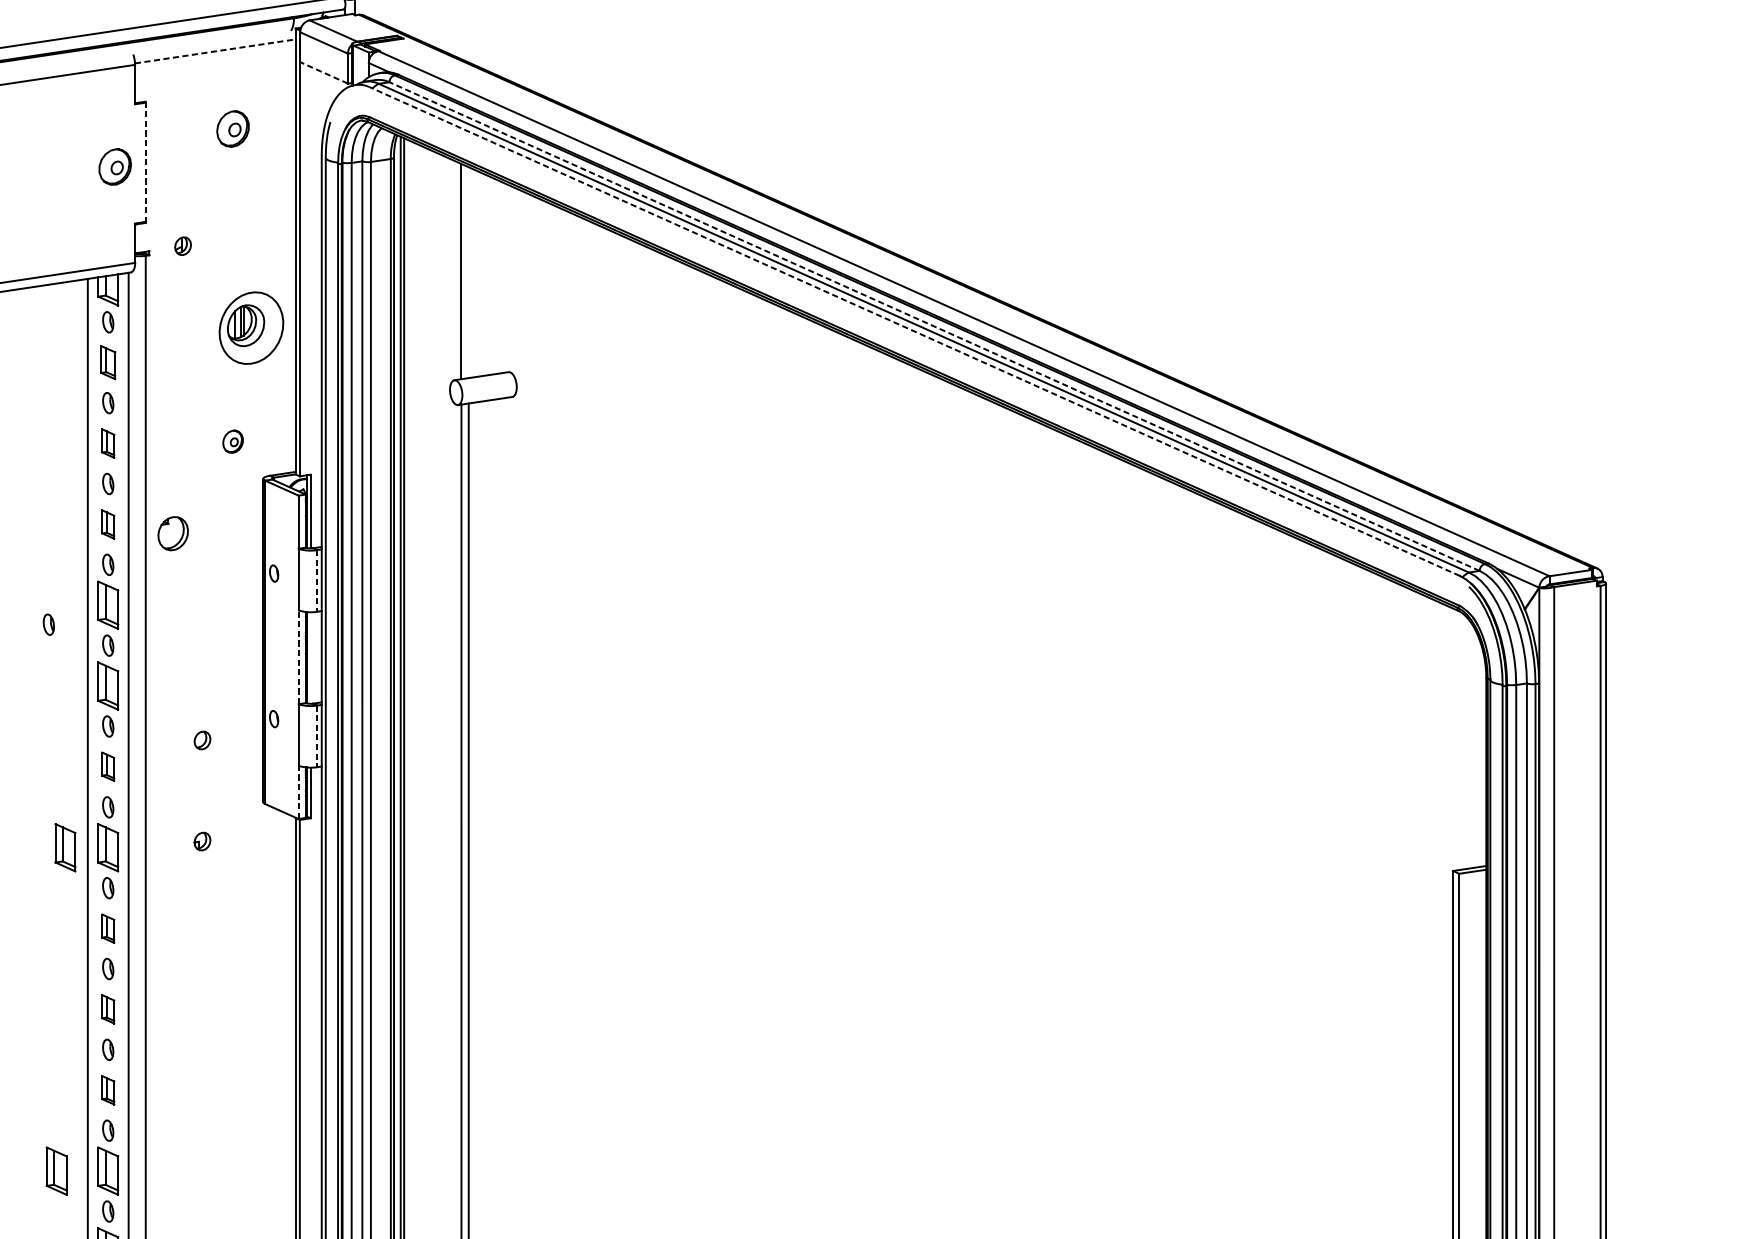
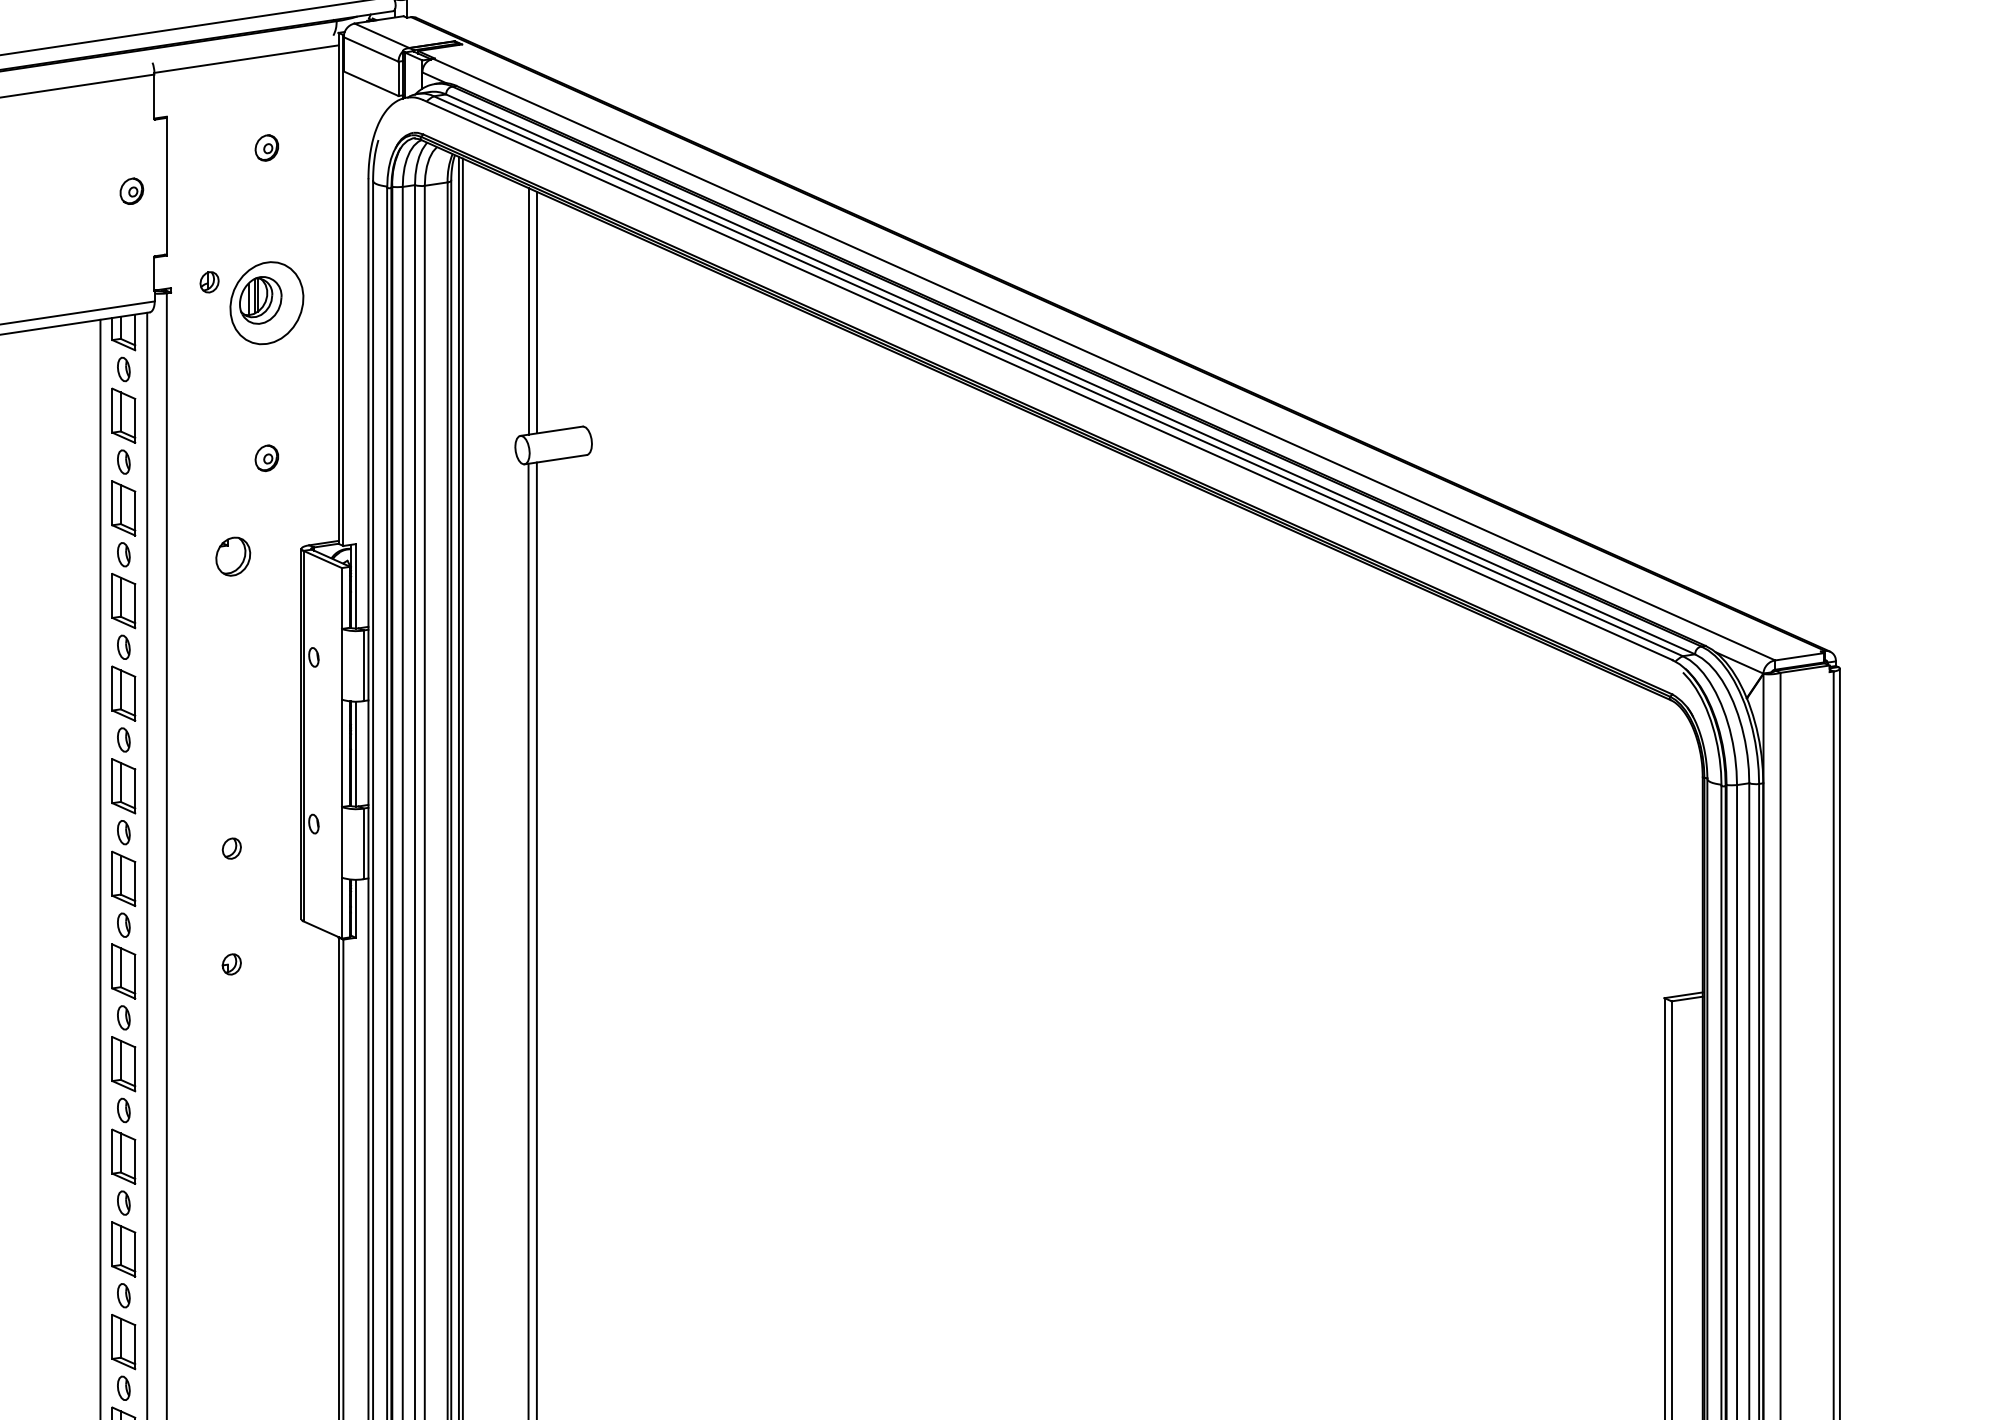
line: (215, 51) -> (246, 59), dashed -> solid
line: (324, 72) -> (371, 83), dashed -> solid
part: (232, 128) -> (266, 147), size x0.62
line: (145, 162) -> (166, 186), dashed -> solid
part: (114, 166) -> (131, 190), size x0.62
line: (468, 272) -> (536, 312), added
line: (934, 326) -> (1070, 374), dashed -> solid
part: (251, 328) -> (266, 303), moved
line: (914, 331) -> (1047, 379), dashed -> solid
part: (107, 362) -> (123, 415), size x1.43
part: (232, 441) -> (266, 458), moved
part: (107, 443) -> (123, 508), size x1.67
part: (107, 524) -> (123, 601), size x1.67
part: (173, 533) -> (233, 556), moved
line: (317, 581) -> (363, 666), dashed -> solid
part: (48, 624) -> (55, 715), removed
line: (298, 657) -> (341, 753), dashed -> solid
line: (310, 657) -> (355, 753), added
line: (317, 736) -> (363, 844), dashed -> solid
part: (107, 766) -> (123, 878), size x1.67
line: (298, 791) -> (341, 907), dashed -> solid
part: (65, 847) -> (74, 971), removed
part: (107, 928) -> (123, 1064), size x1.67
part: (107, 1009) -> (123, 1156), size x1.67
part: (107, 1090) -> (123, 1249), size x1.67
part: (56, 1171) -> (64, 1342), removed

